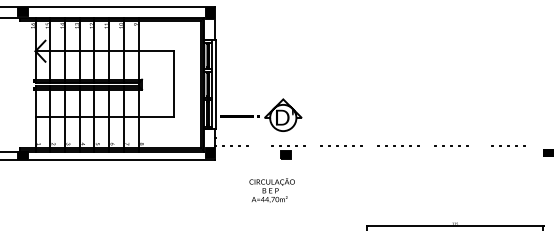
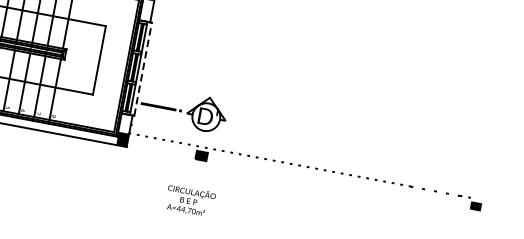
line: (216, 84) -> (143, 69), solid -> dashed
part: (508, 145) -> (435, 190), size x1.4
text: (271, 190) -> (189, 200), moved

